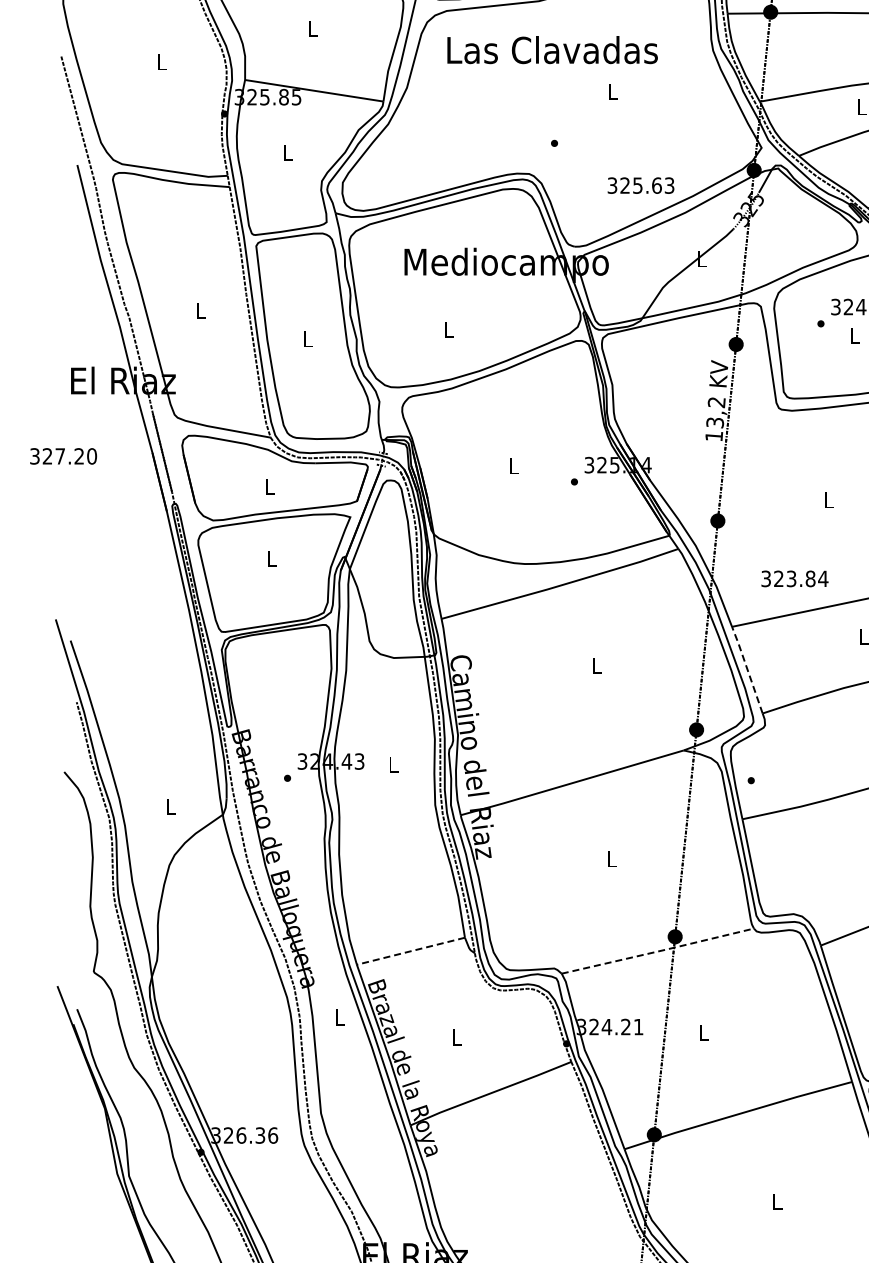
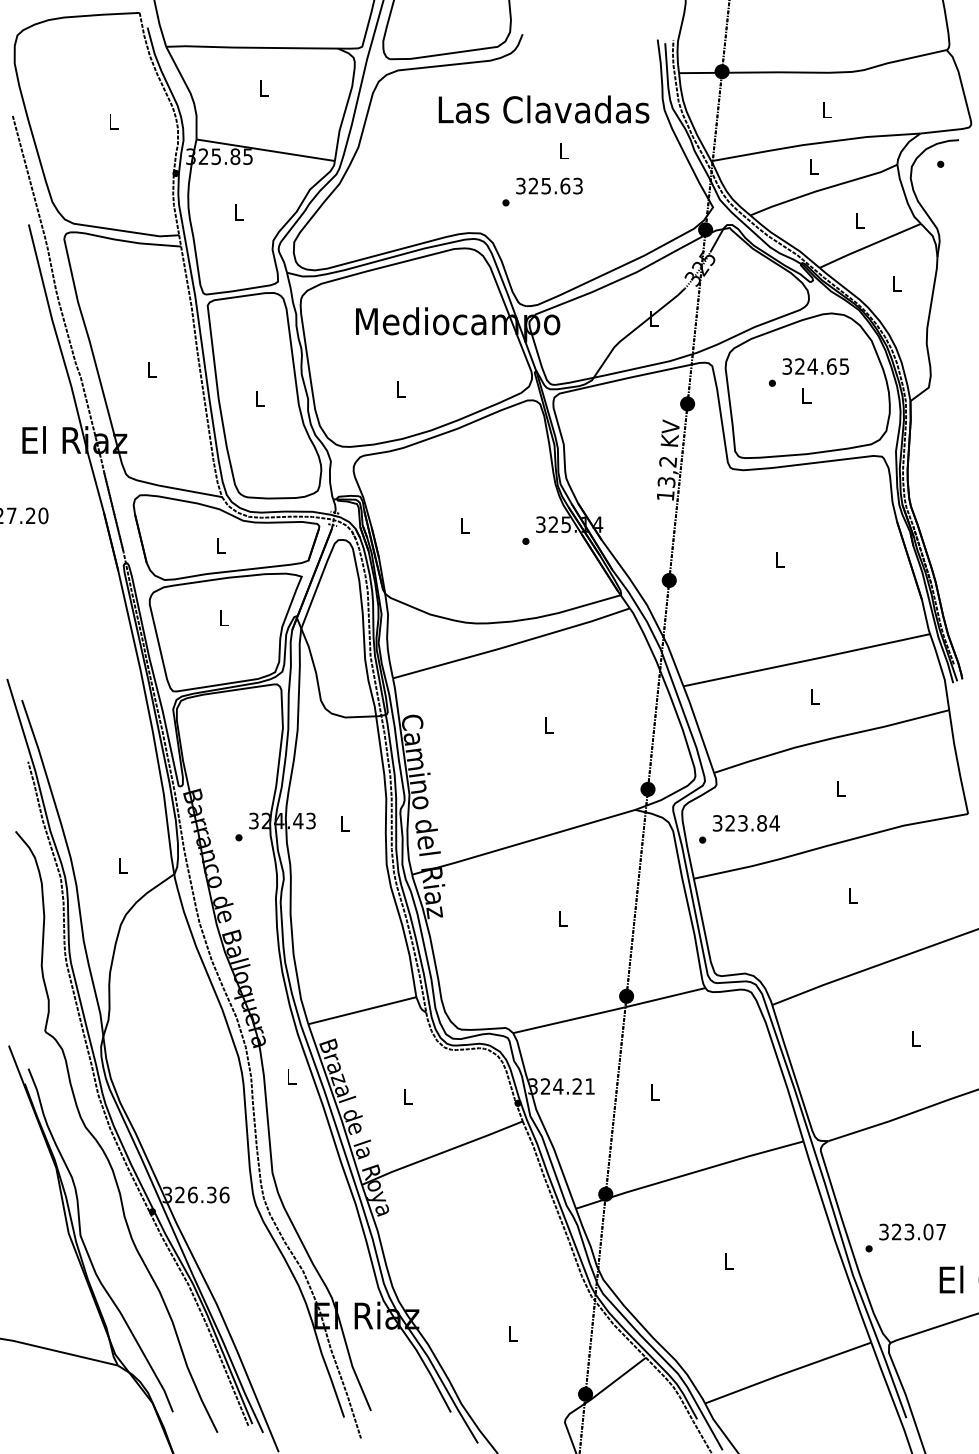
text: (552, 50) -> (543, 109), moved
text: (641, 185) -> (549, 185), moved
text: (794, 579) -> (745, 823), moved
line: (747, 669) -> (698, 728), dashed -> solid
line: (411, 951) -> (362, 1010), dashed -> solid
line: (659, 951) -> (610, 1010), dashed -> solid

